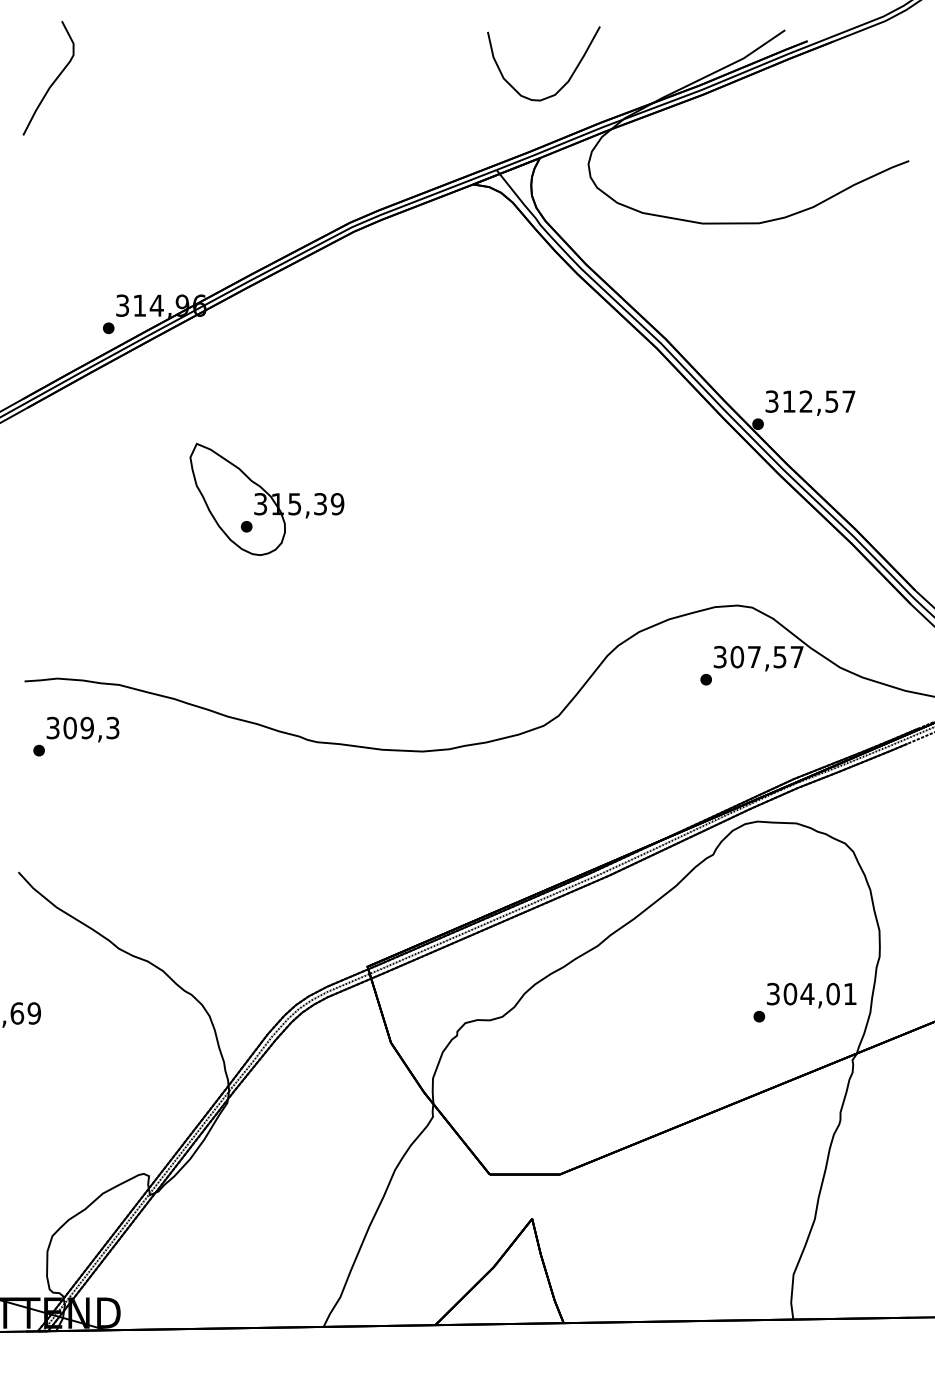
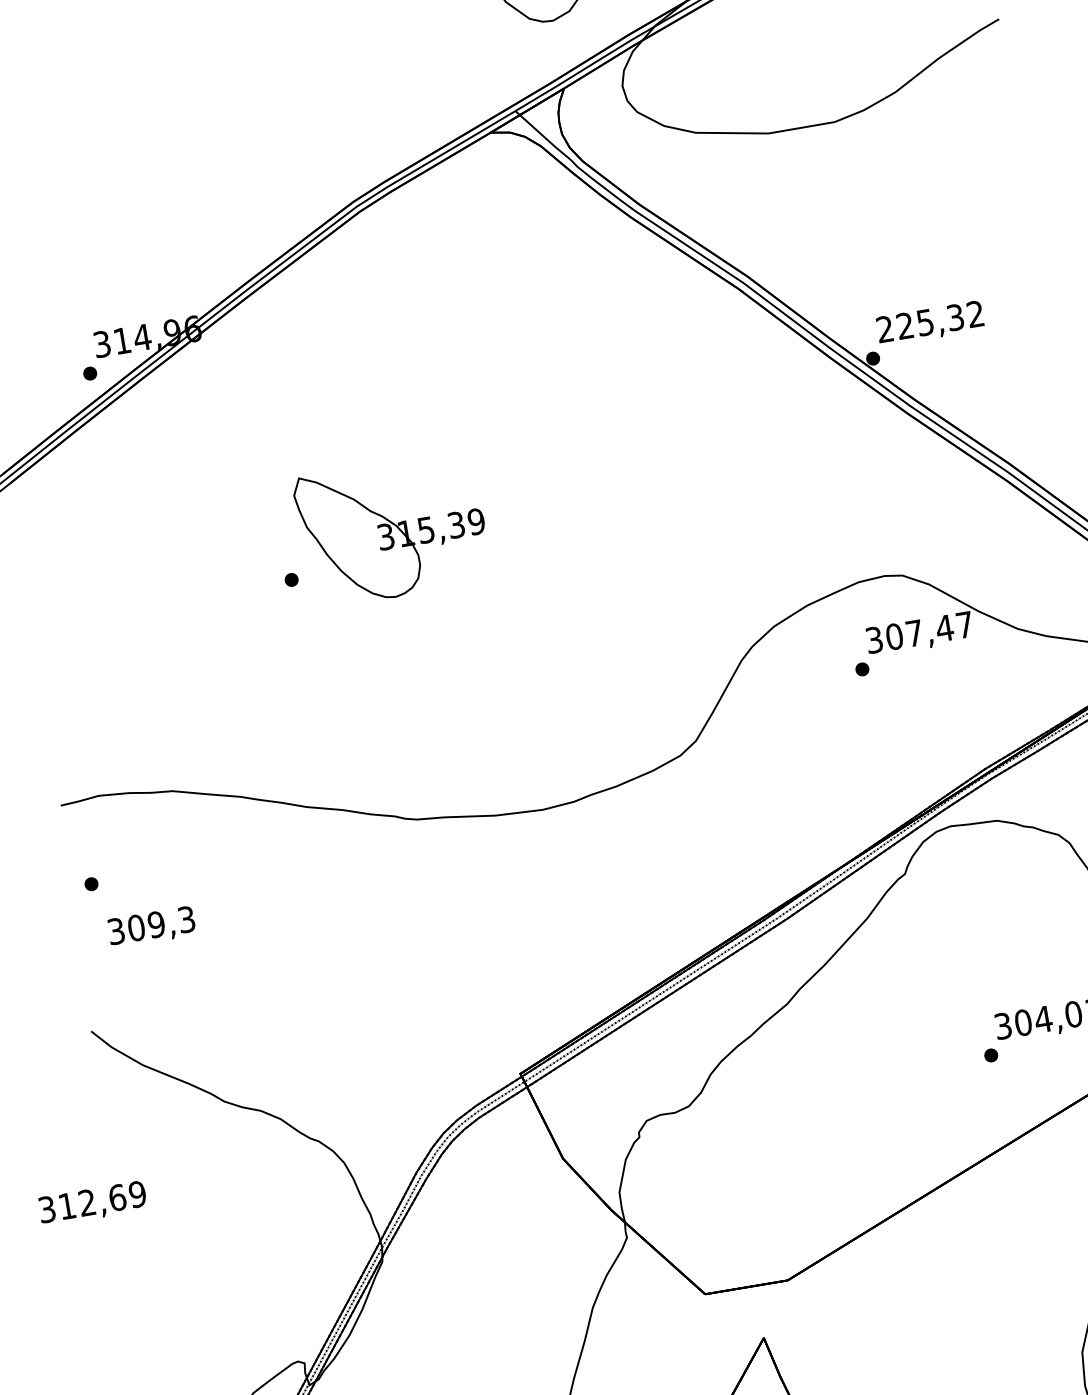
text: (810, 401) -> (930, 321), 312,57 -> 225,32
part: (266, 498) -> (391, 529), moved
text: (779, 657) -> (944, 628), 307,57 -> 307,47
text: (82, 729) -> (151, 927), moved

